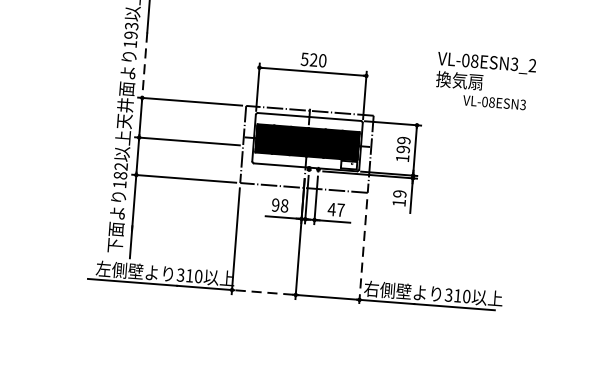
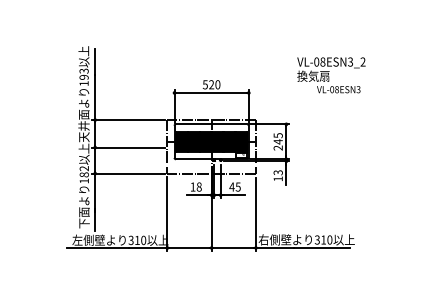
line: (145, 65) -> (95, 97), dashed -> solid
text: (485, 81) -> (331, 75), moved
text: (402, 148) -> (277, 141), 199 -> 245
text: (400, 193) -> (278, 172), 19 -> 13
text: (274, 204) -> (192, 186), 98 -> 18
text: (339, 209) -> (237, 186), 47 -> 45
line: (362, 251) -> (255, 214), dashed -> solid
line: (263, 291) -> (189, 247), dashed -> solid

